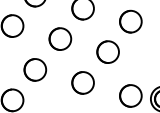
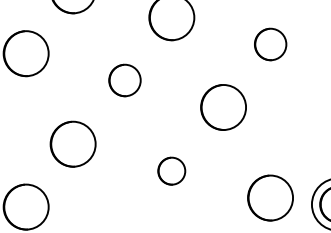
part: (130, 21) -> (269, 44), size x0.7
part: (60, 38) -> (125, 79), size x0.7
circle: (82, 82) -> (170, 170), size x0.6

